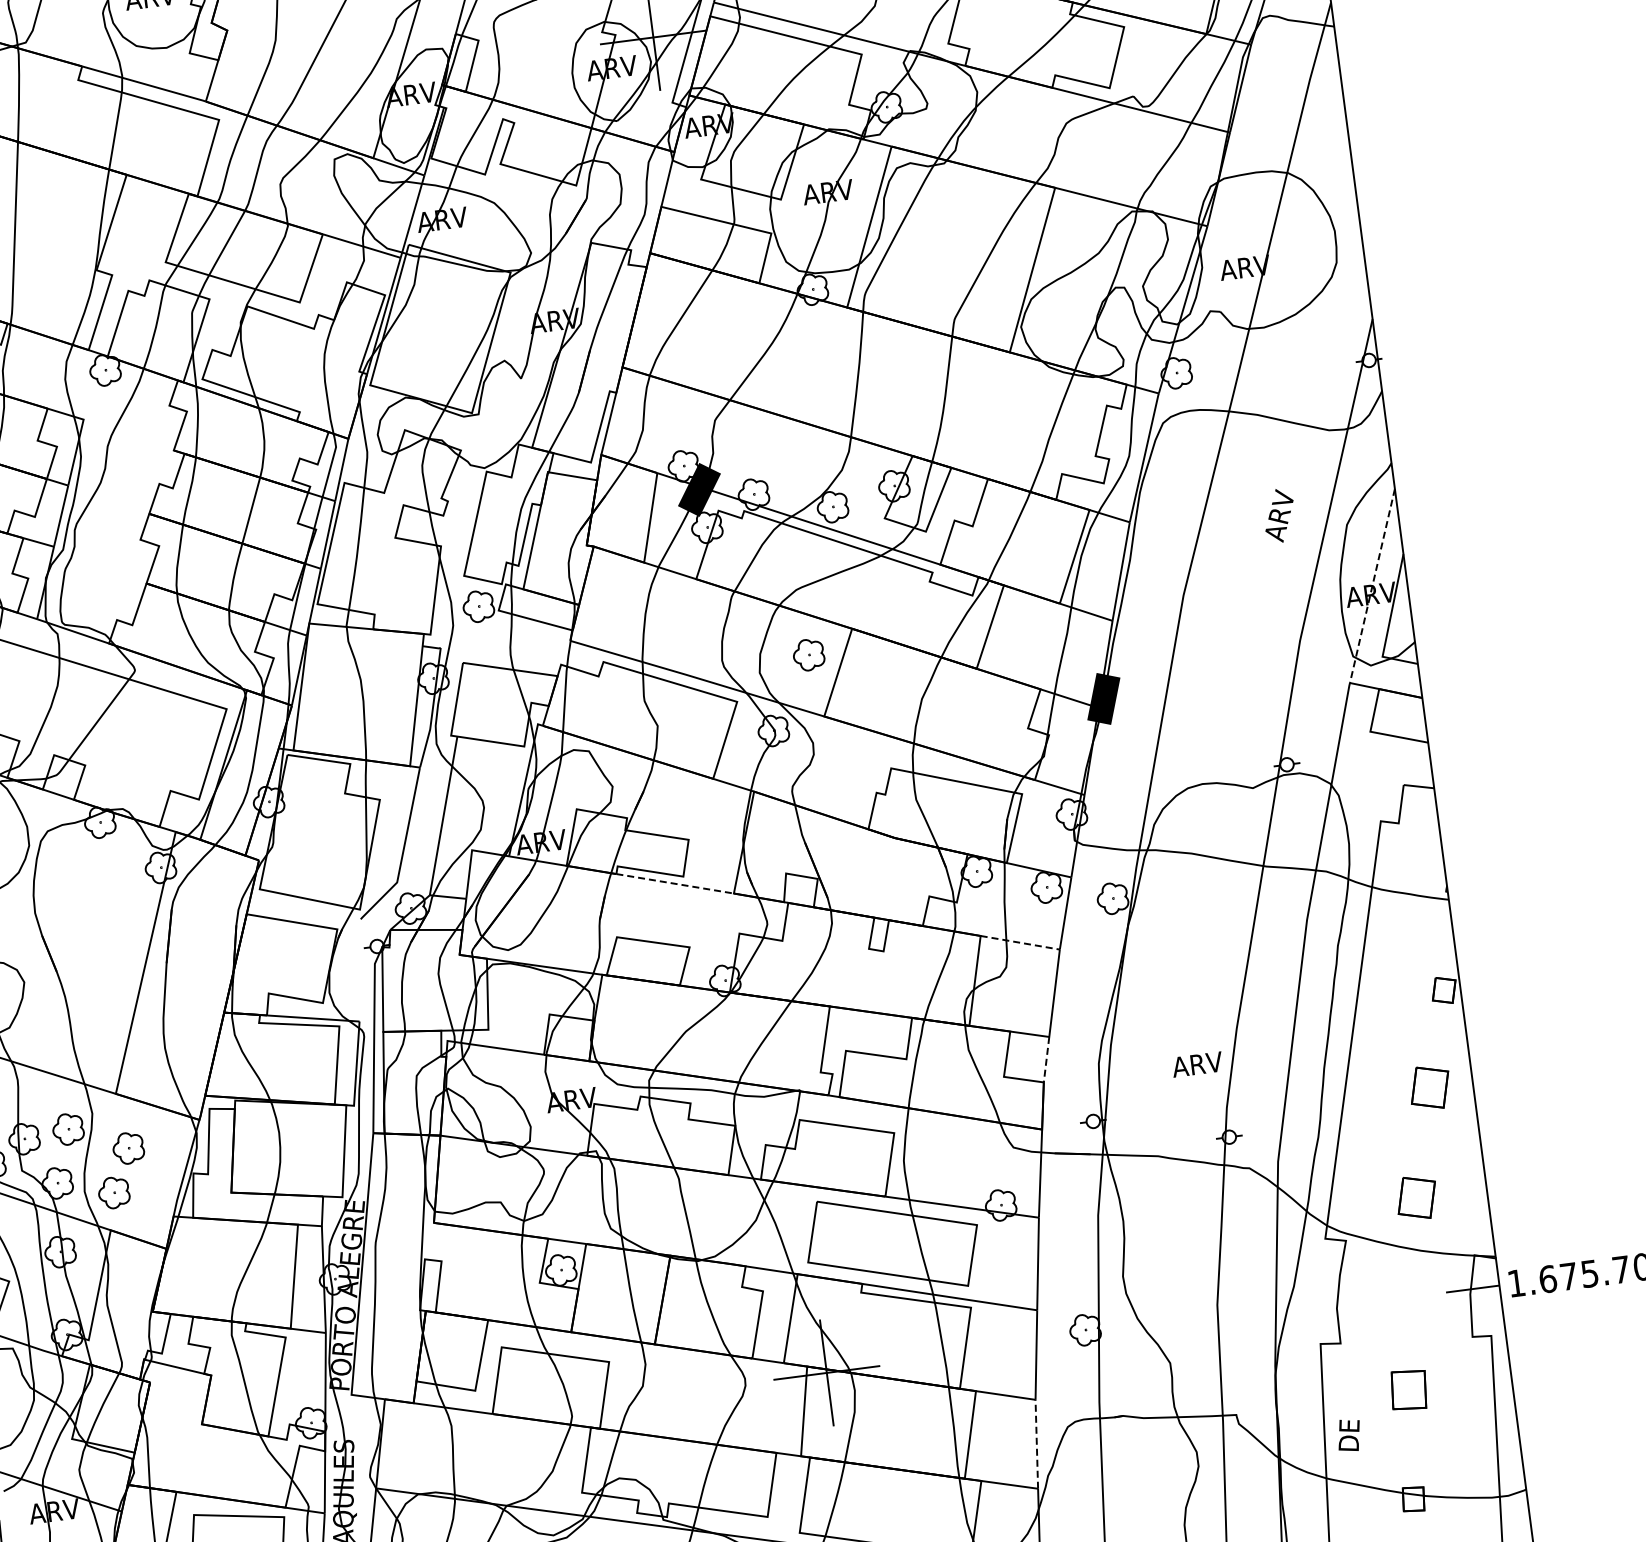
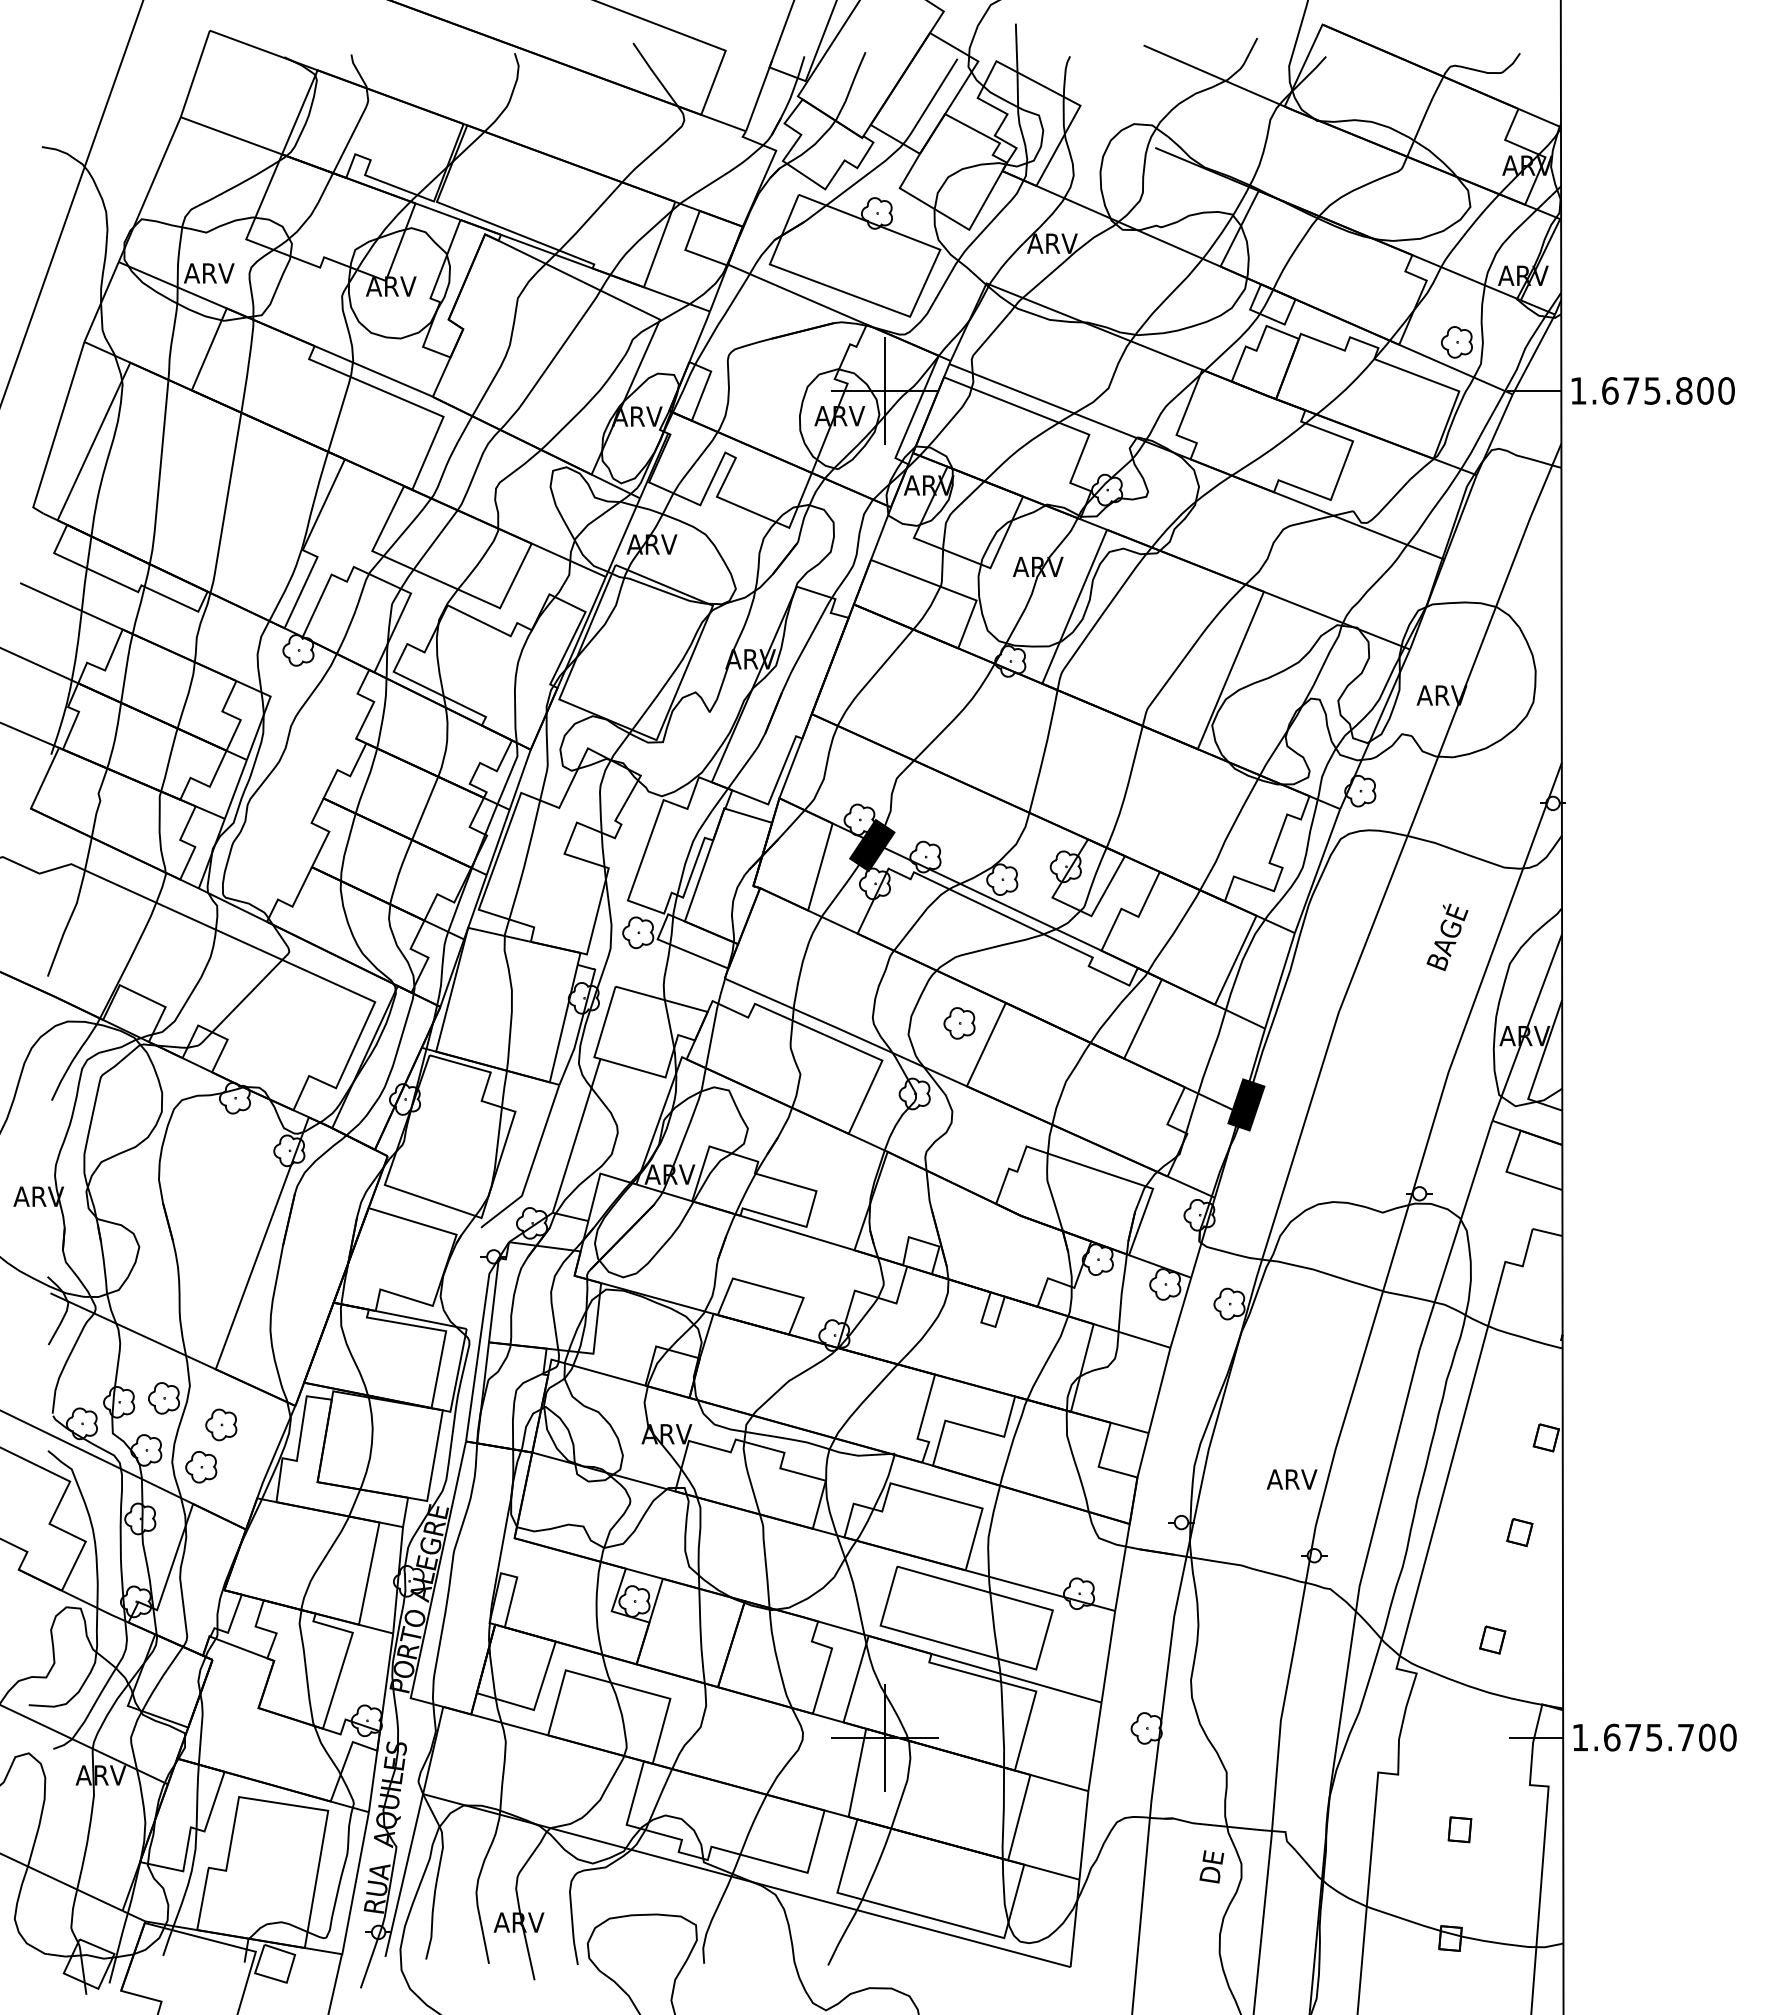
text: (1281, 507) -> (1447, 938), ARV -> BAGÉ
line: (1372, 585) -> (1527, 1027), dashed -> solid
line: (675, 884) -> (797, 1233), dashed -> solid
line: (1020, 943) -> (1132, 1336), dashed -> solid
line: (1046, 1059) -> (1143, 1455), dashed -> solid
part: (1429, 1087) -> (1519, 1532), size x0.62
part: (1416, 1197) -> (1492, 1639), size x0.62
part: (1408, 1390) -> (1459, 1829), size x0.62
text: (1348, 1435) -> (1211, 1866), moved
line: (1036, 1443) -> (1083, 1834), dashed -> solid

